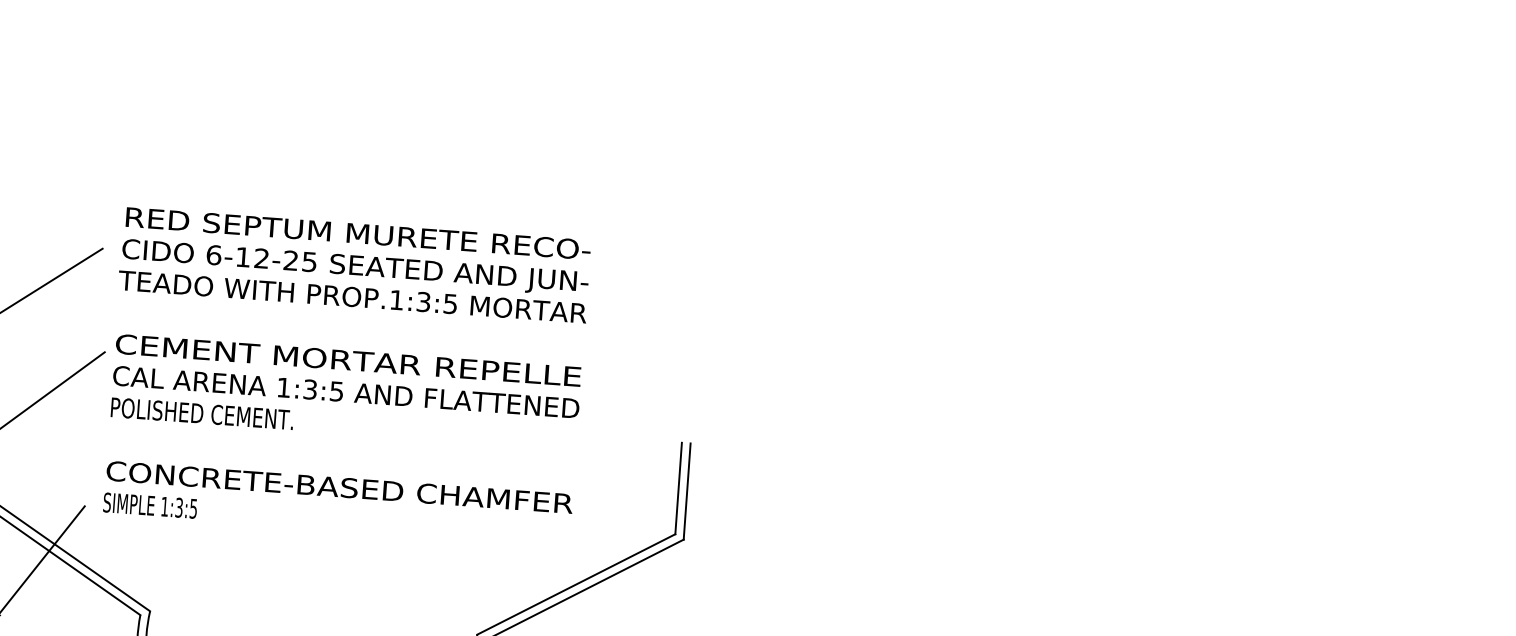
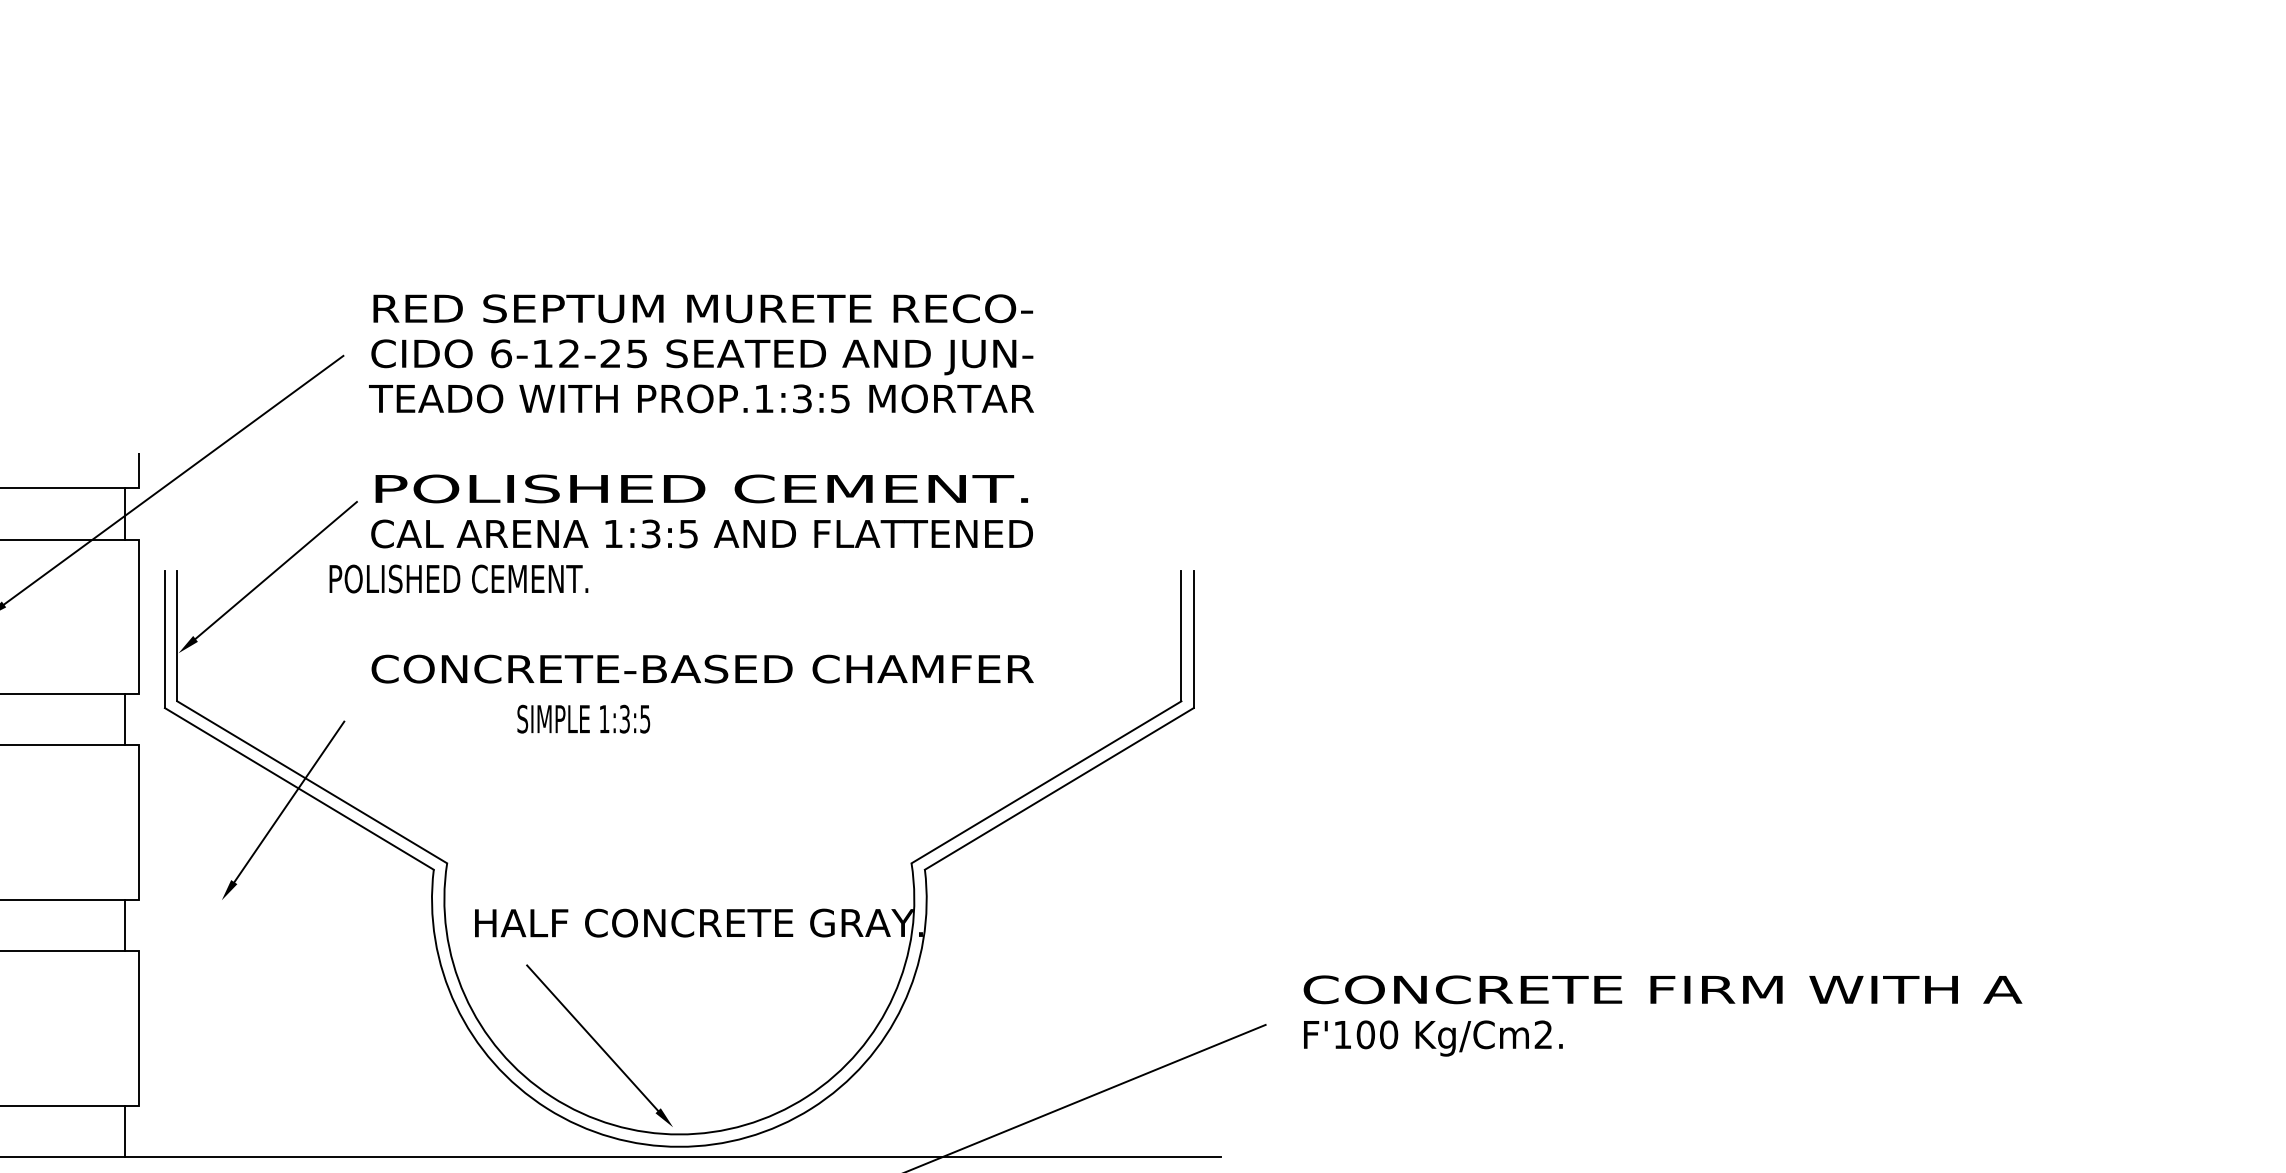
text: (348, 360) -> (701, 488), CEMENT MORTAR REPELLE -> POLISHED CEMENT.
text: (202, 413) -> (458, 578), moved
text: (150, 505) -> (583, 718), moved

